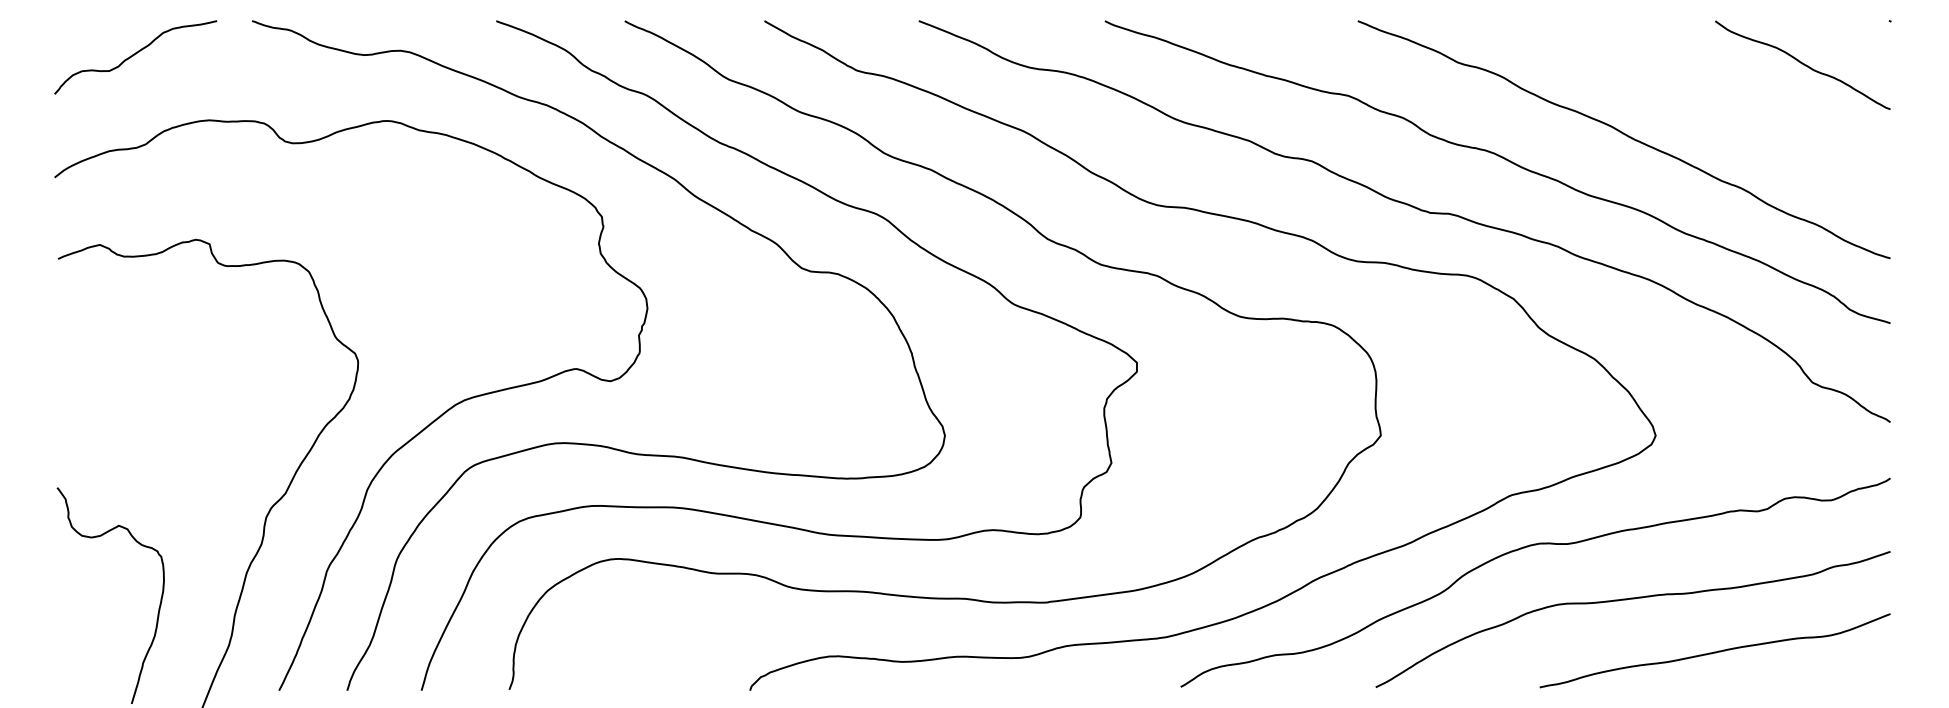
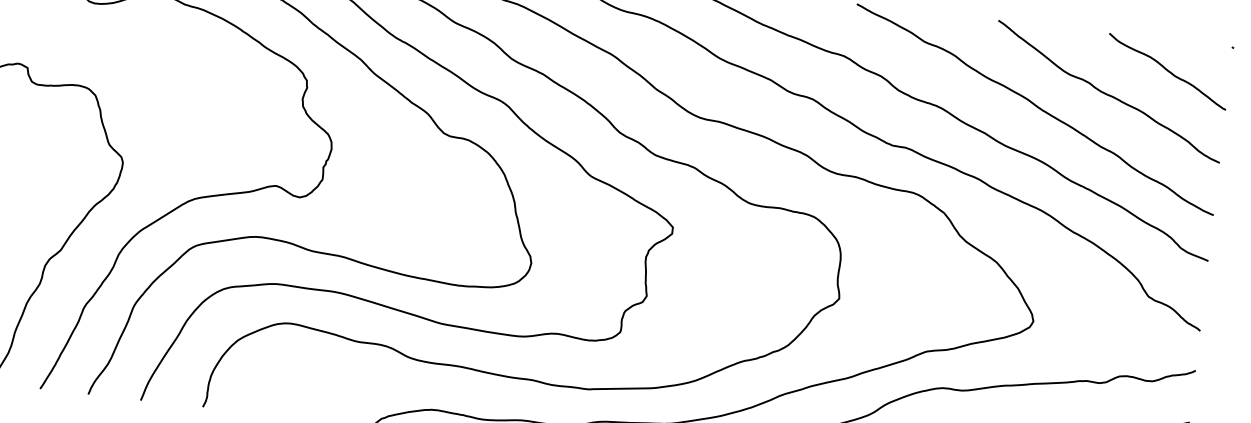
curve: (1724, 106) -> (1108, 94), added

